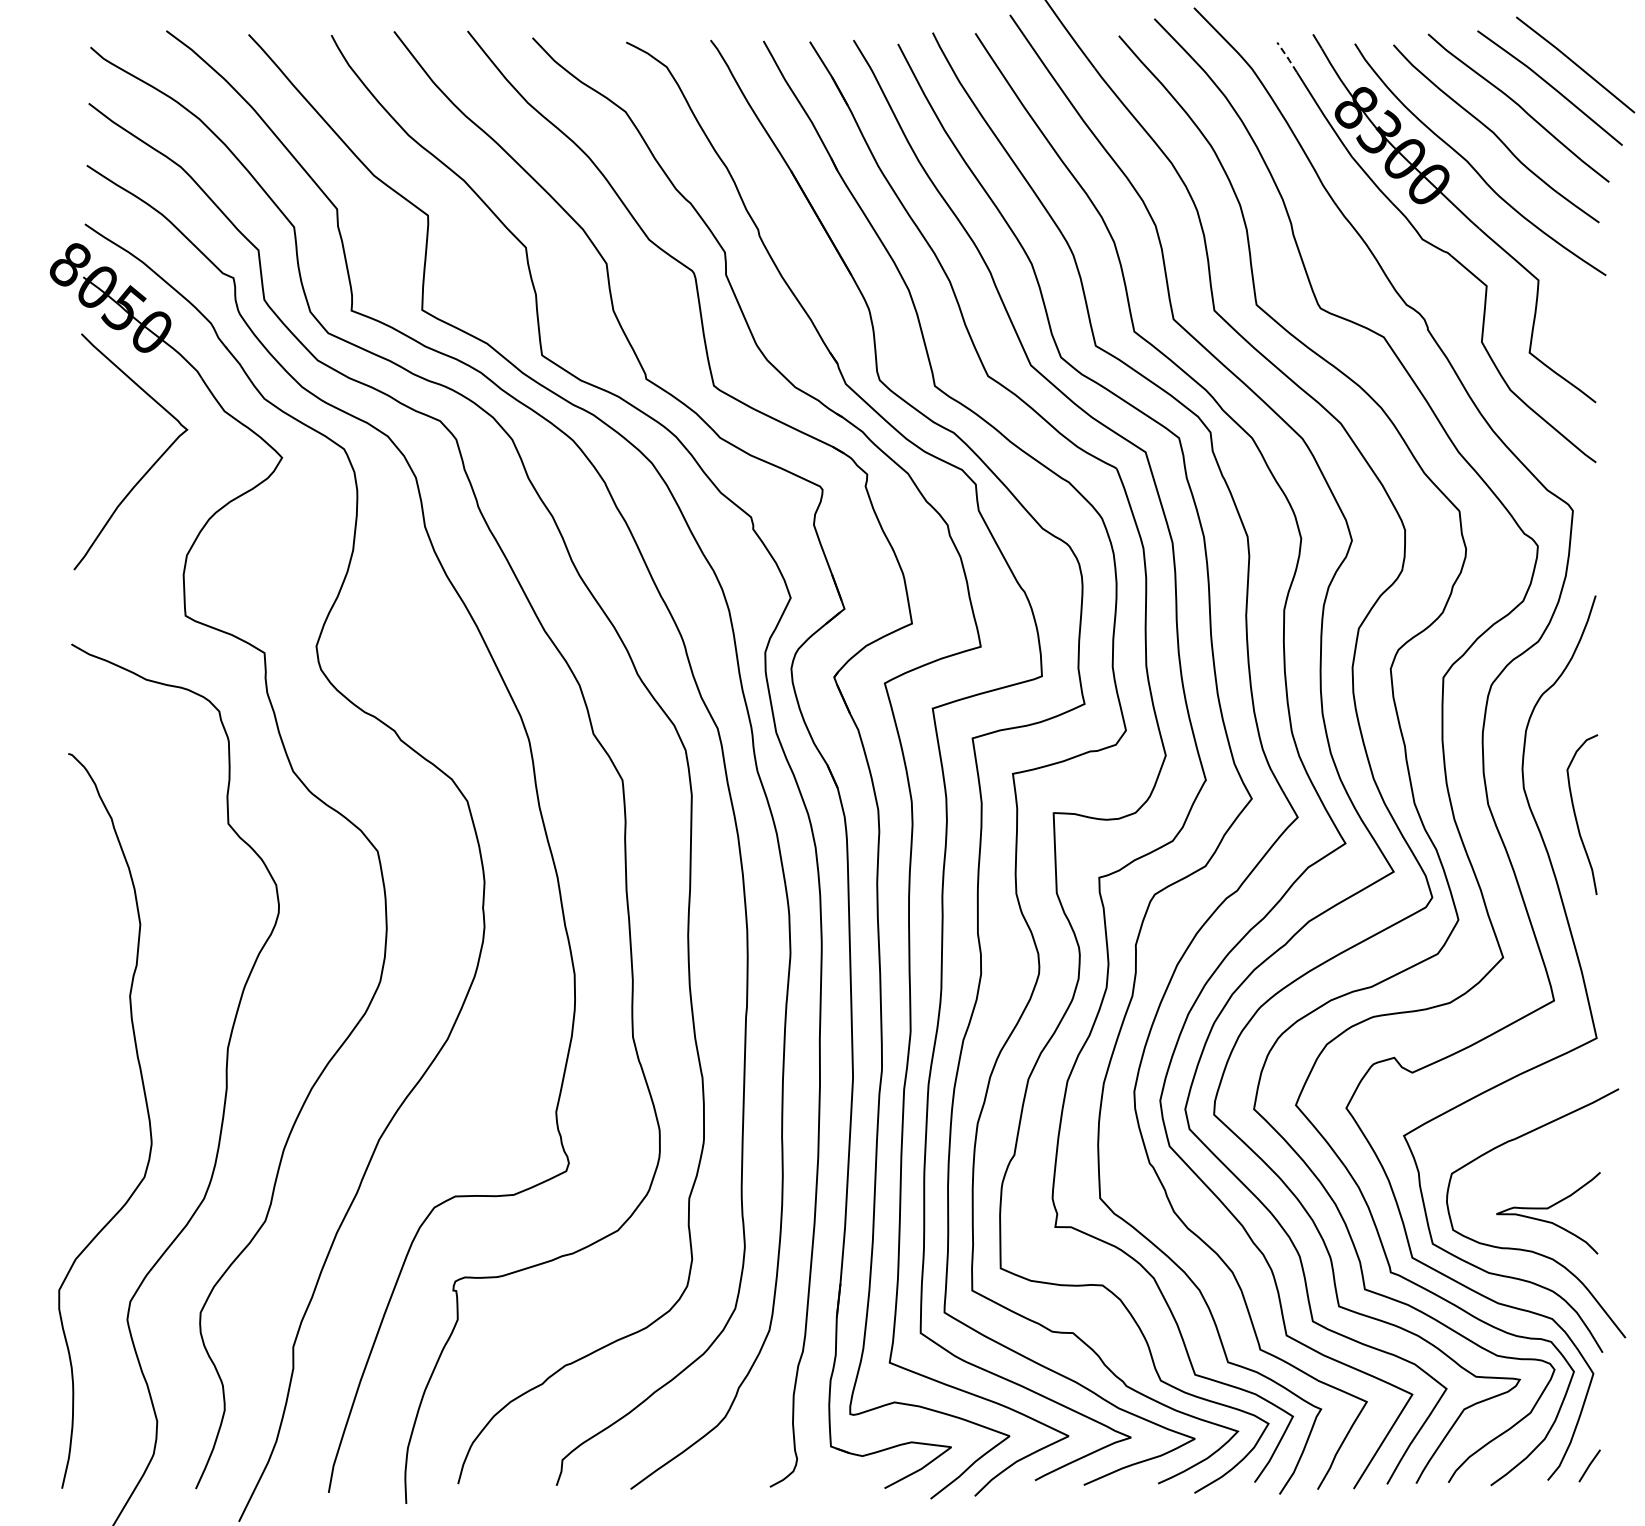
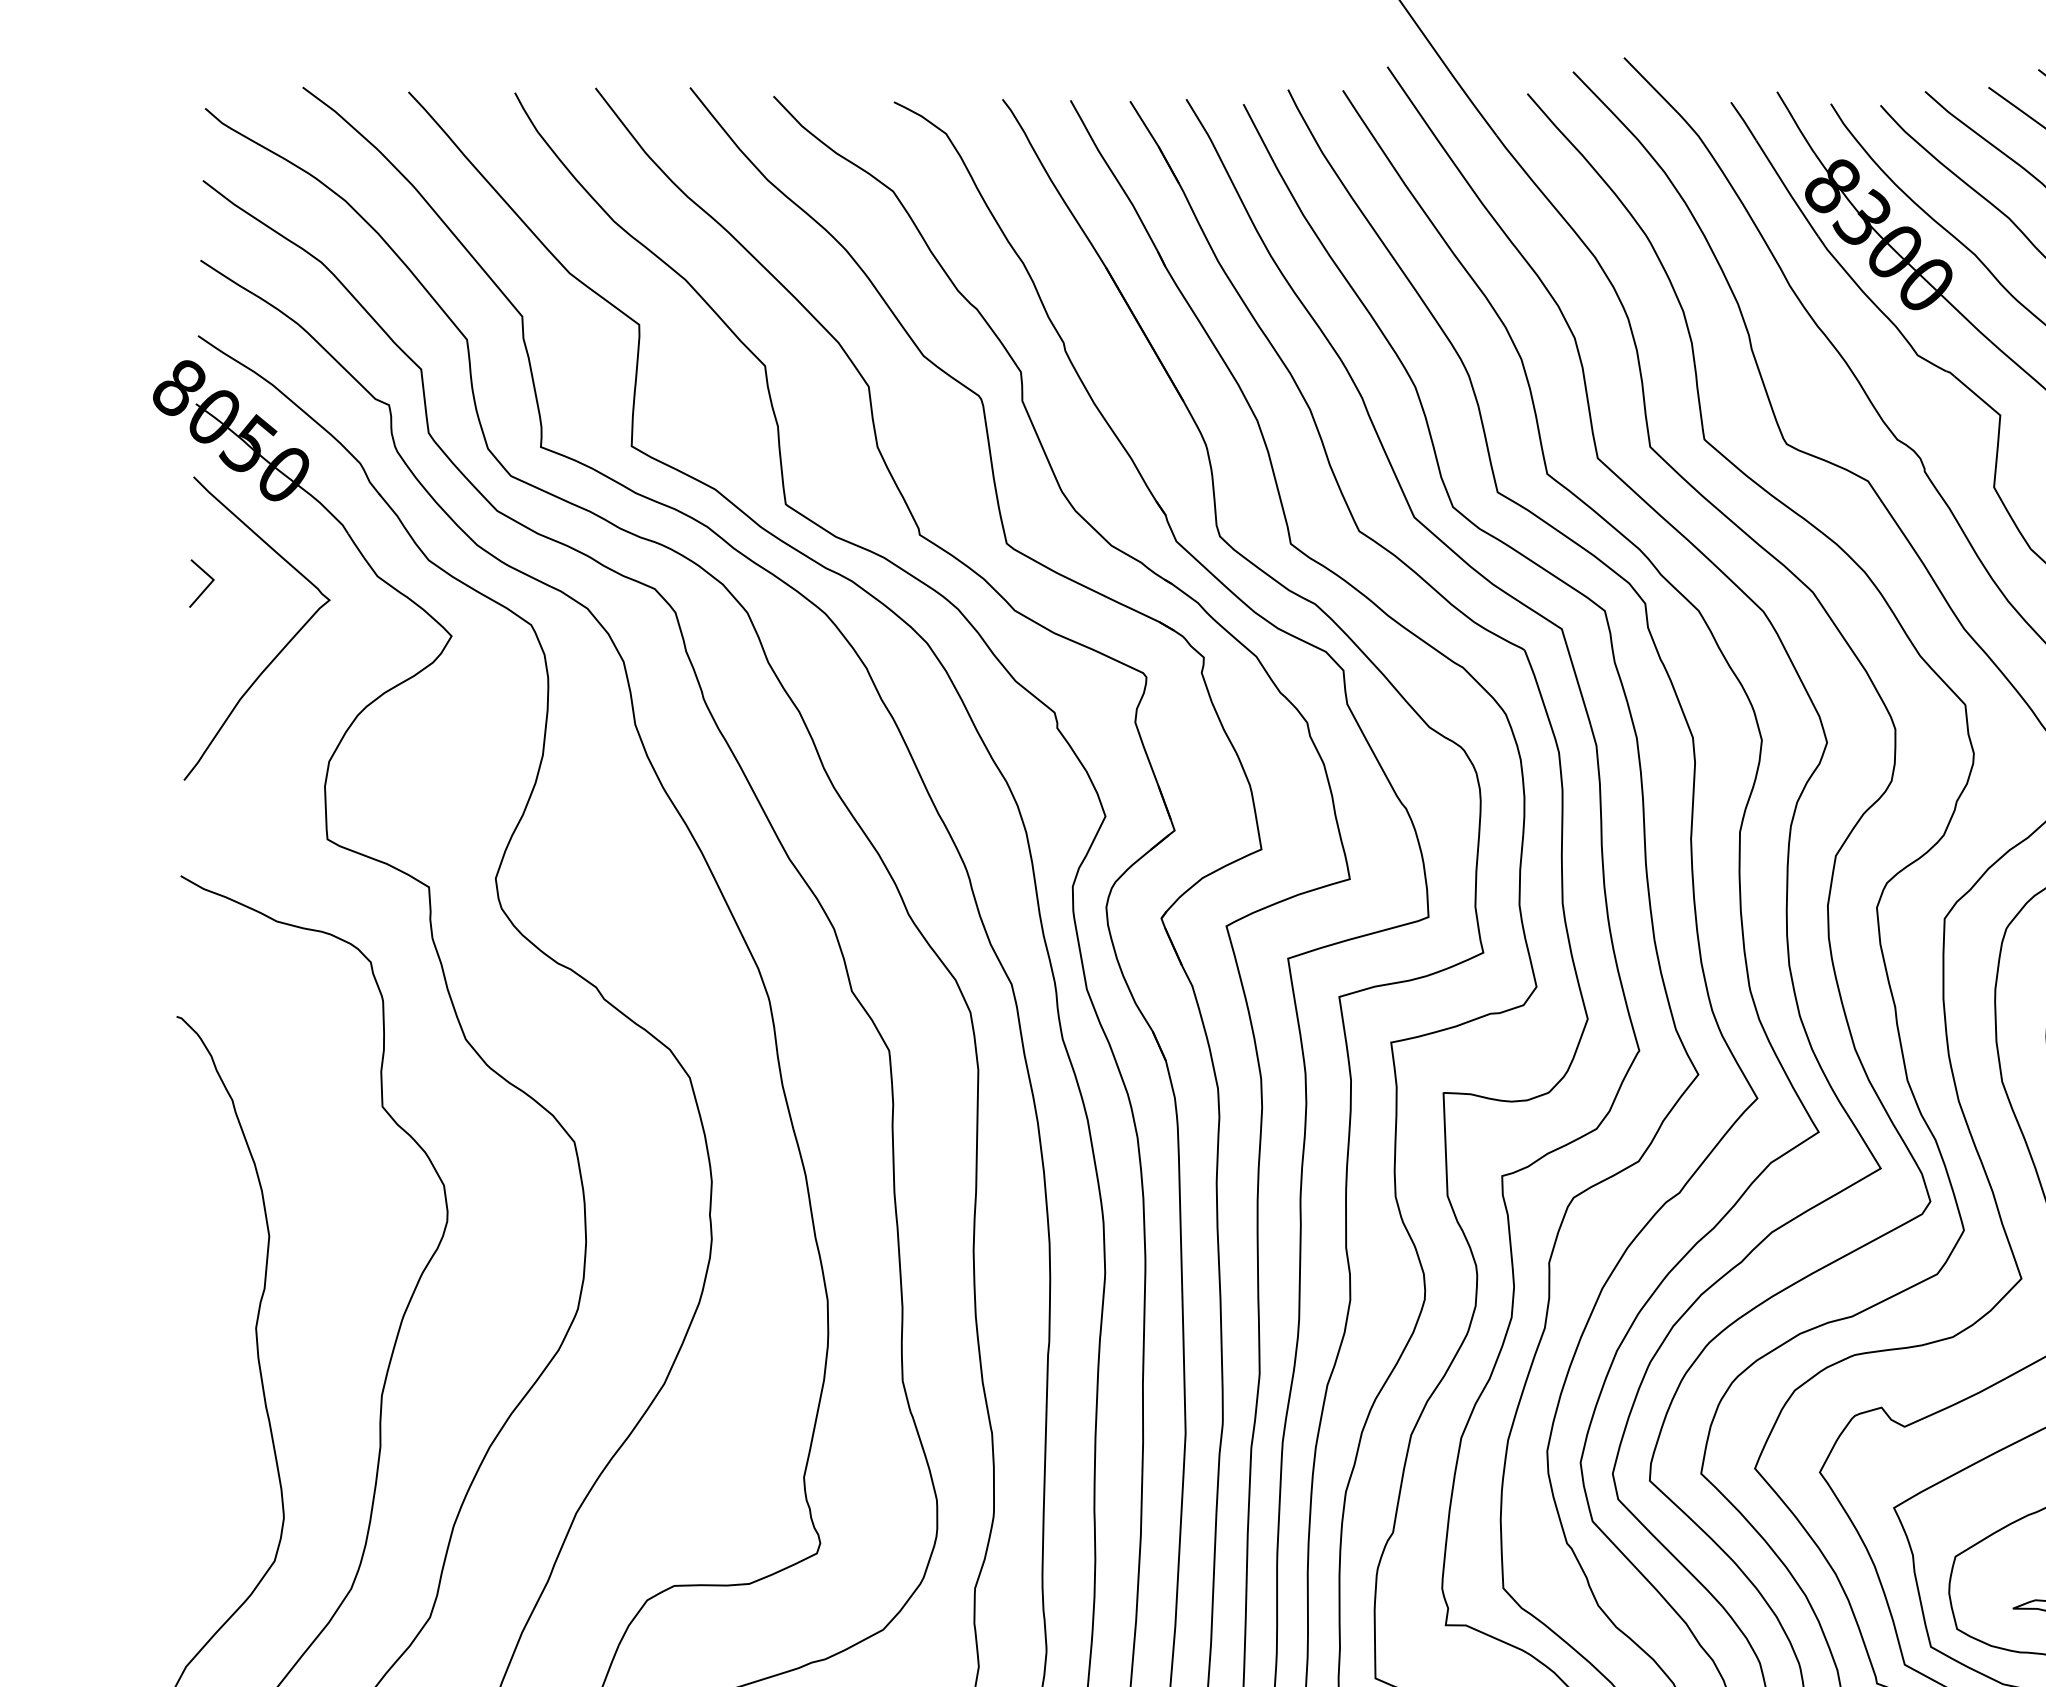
line: (1287, 56) -> (1744, 120), dashed -> solid
line: (91, 418) -> (206, 585), added

